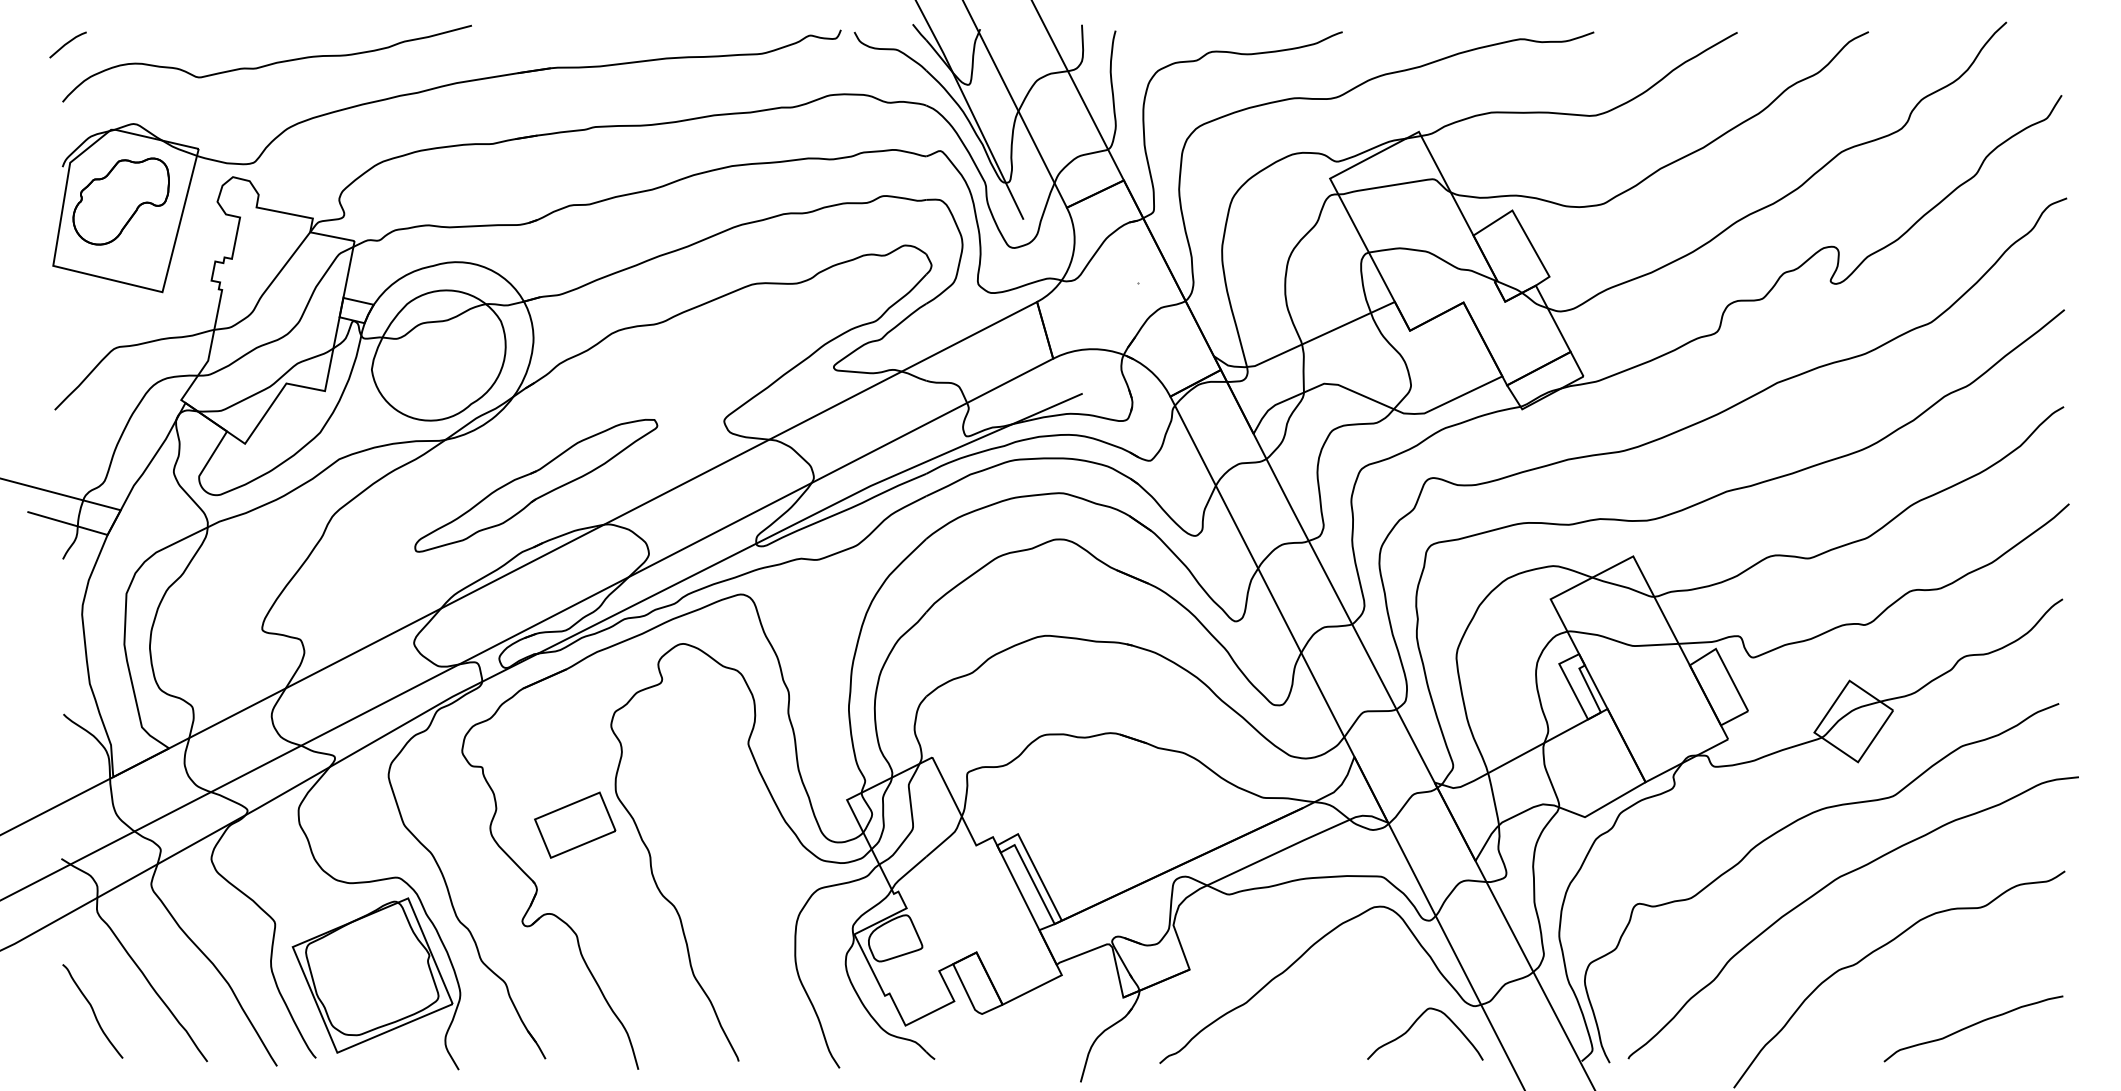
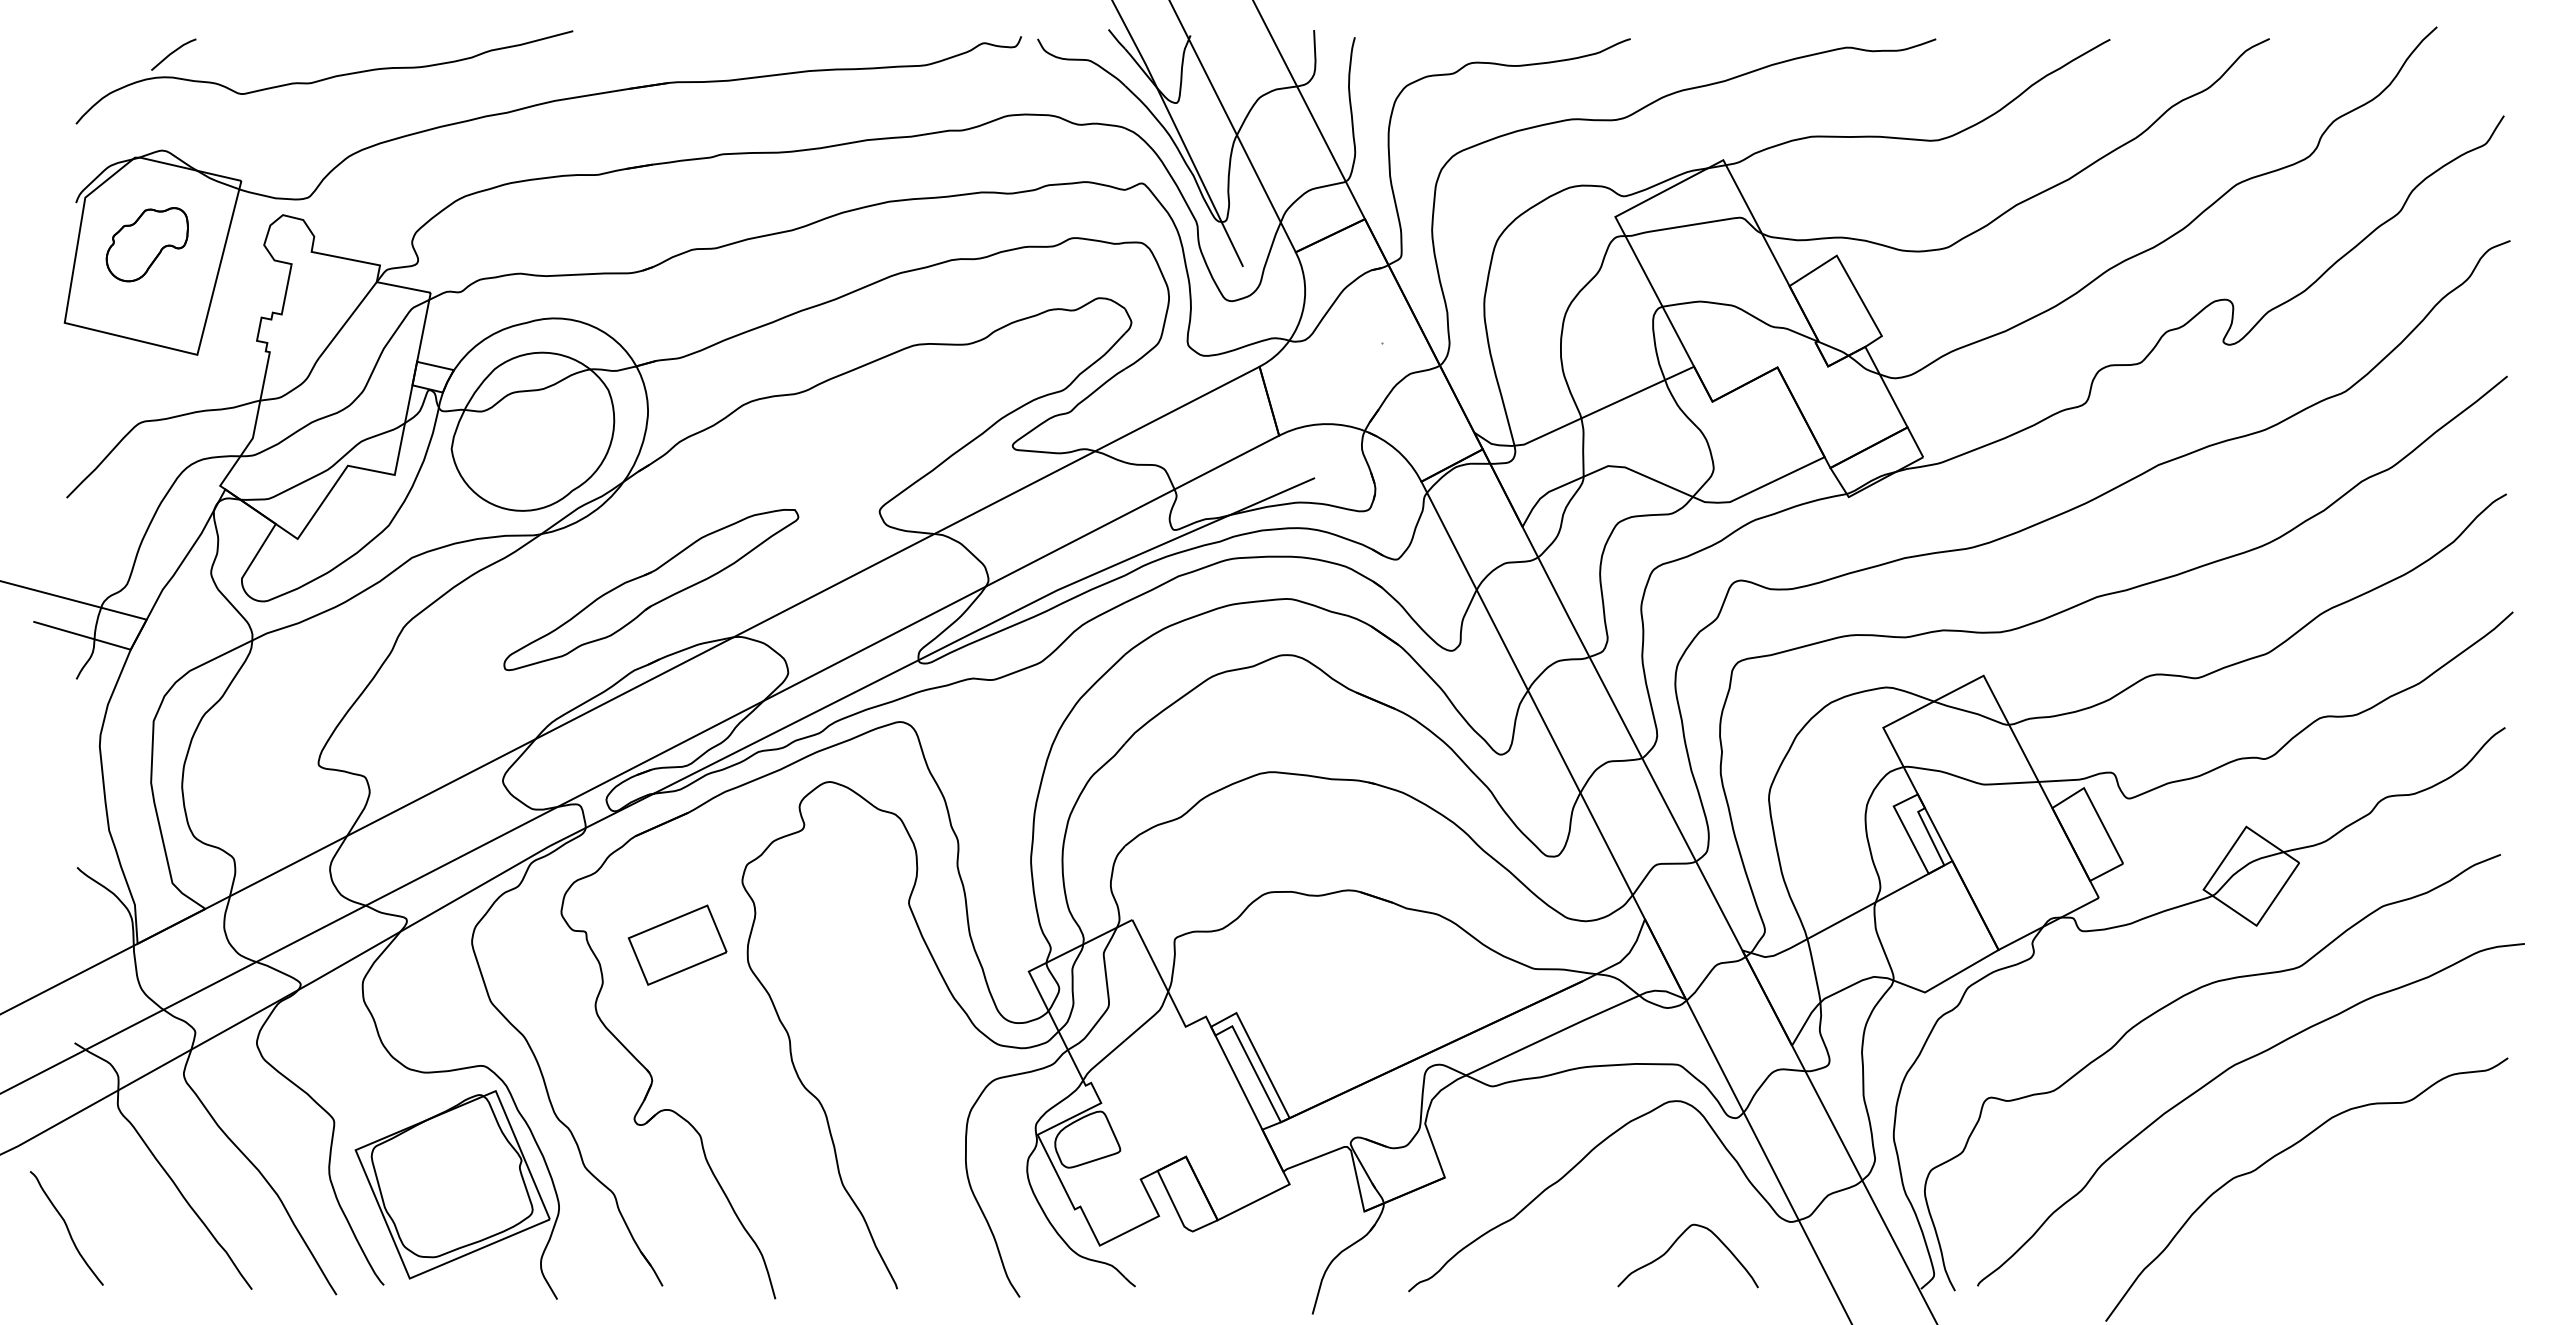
line: (67, 44) -> (173, 53), moved
part: (121, 201) -> (147, 244), size x0.7
part: (575, 824) -> (677, 944), moved
curve: (92, 1011) -> (66, 1228), moved
curve: (1414, 1023) -> (1675, 1243), moved
curve: (1972, 1026) -> (2395, 1246), removed

